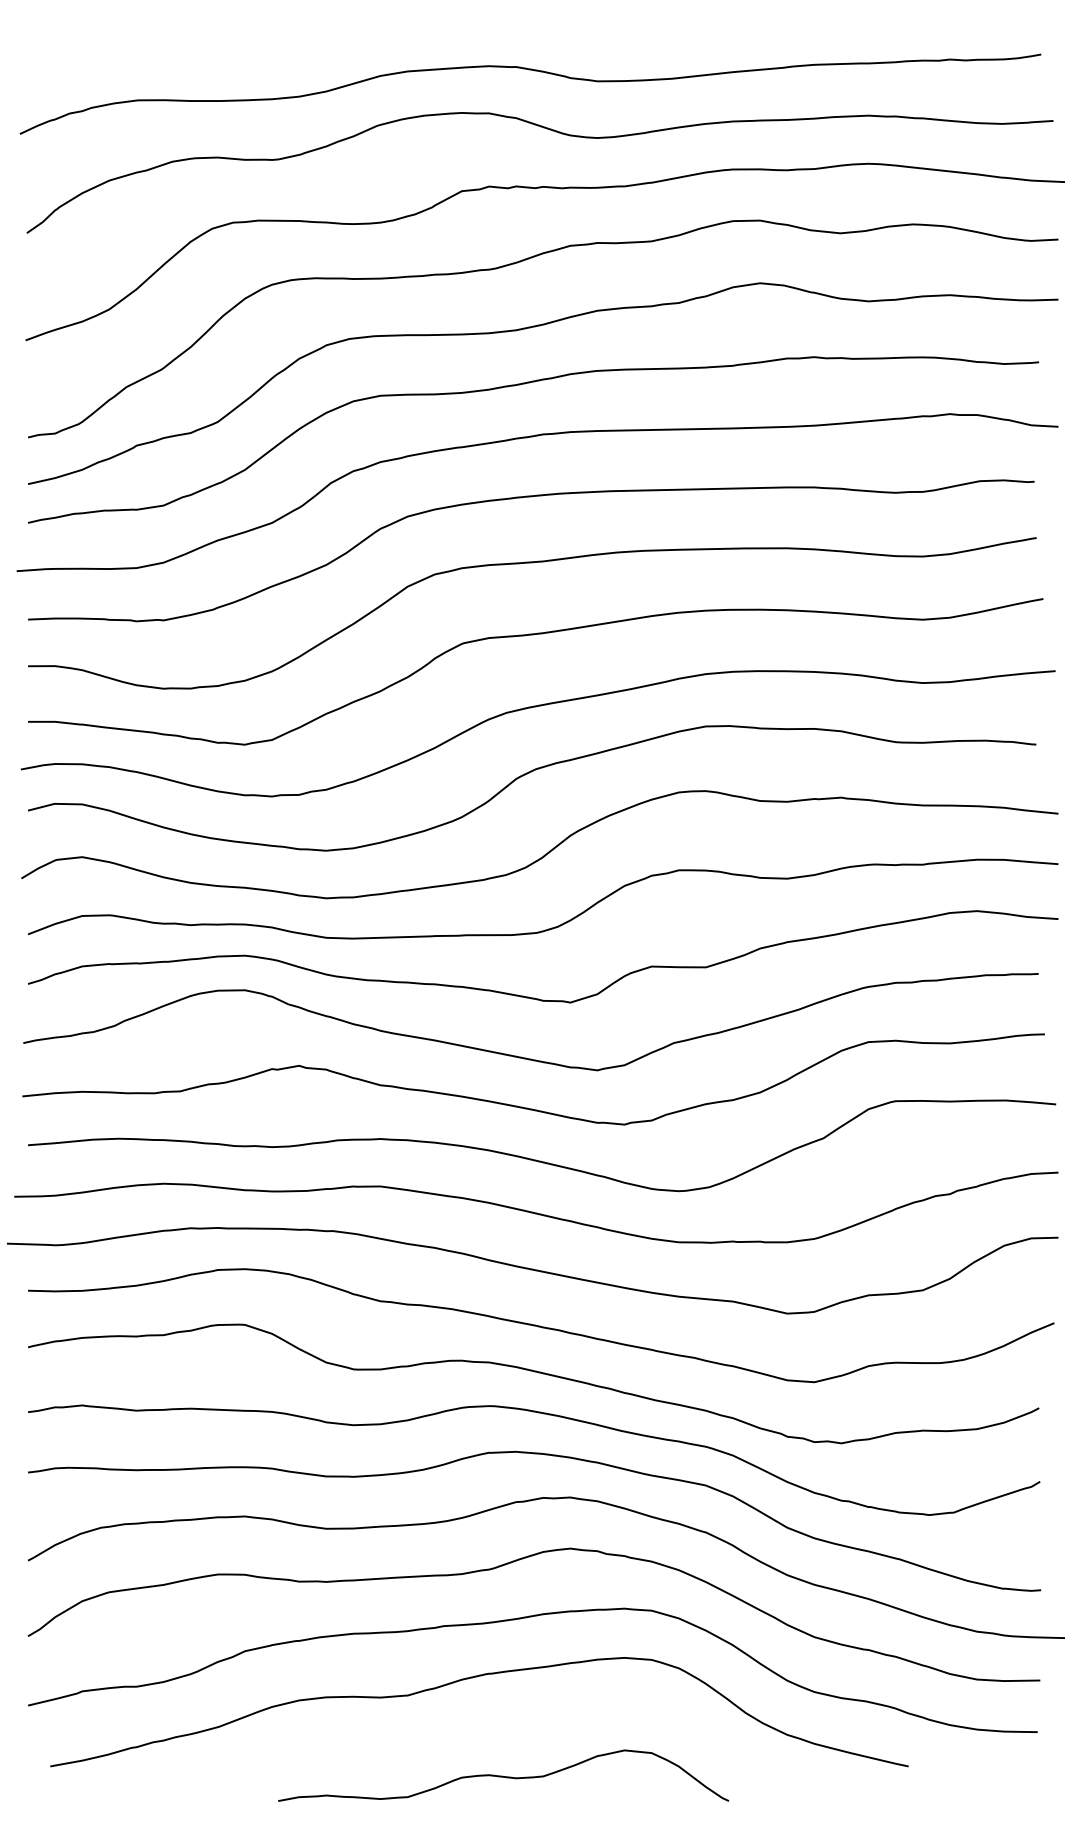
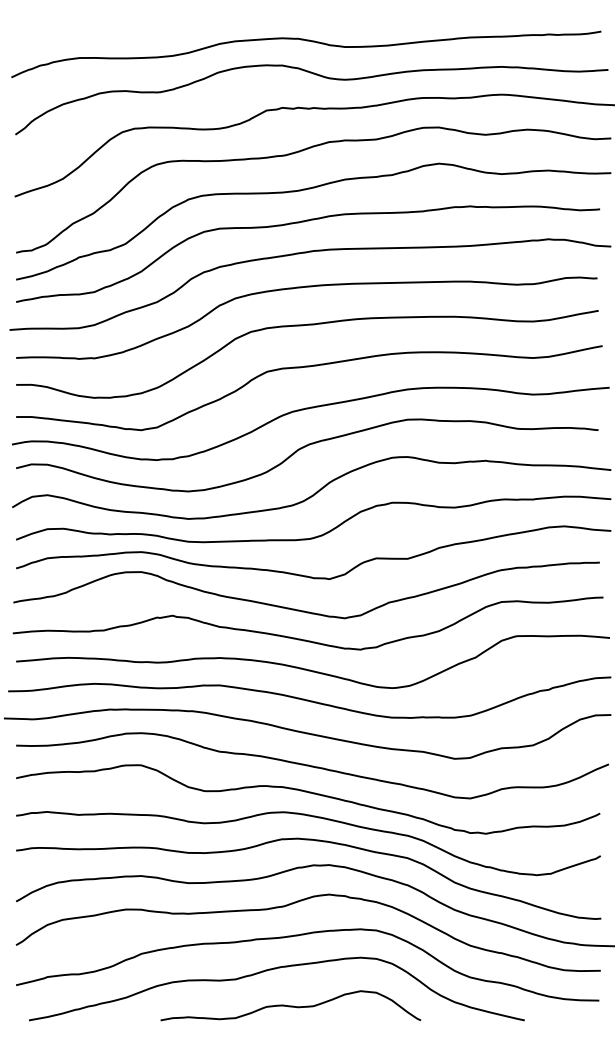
curve: (503, 1775) -> (290, 1005), moved

